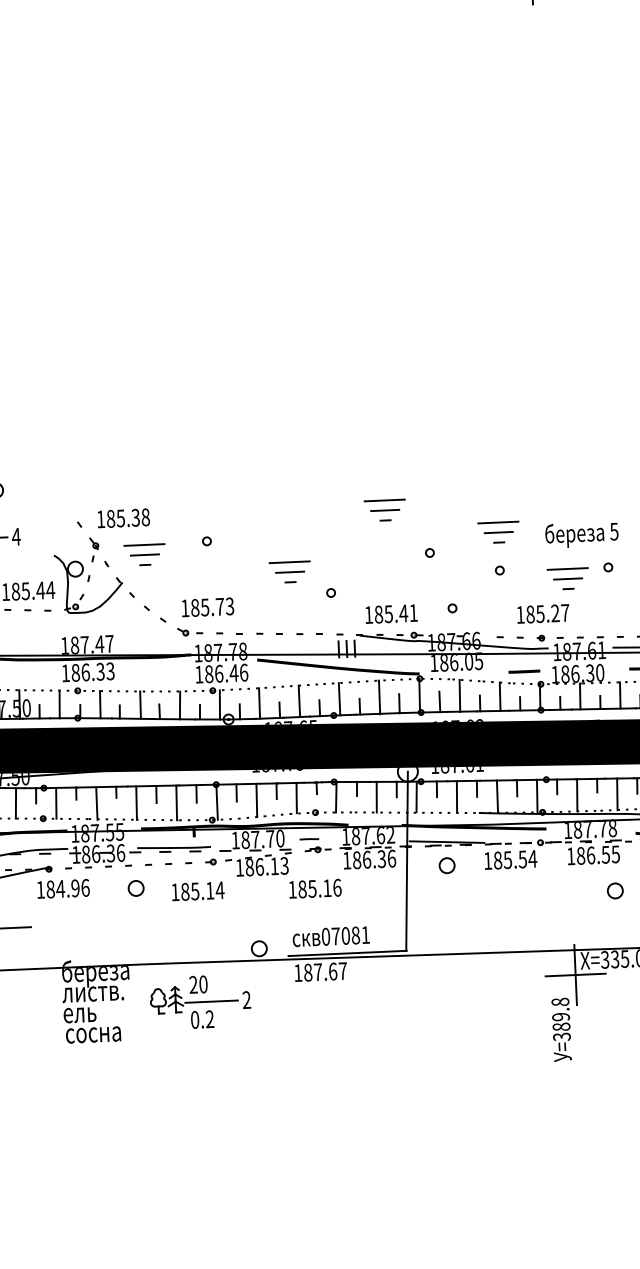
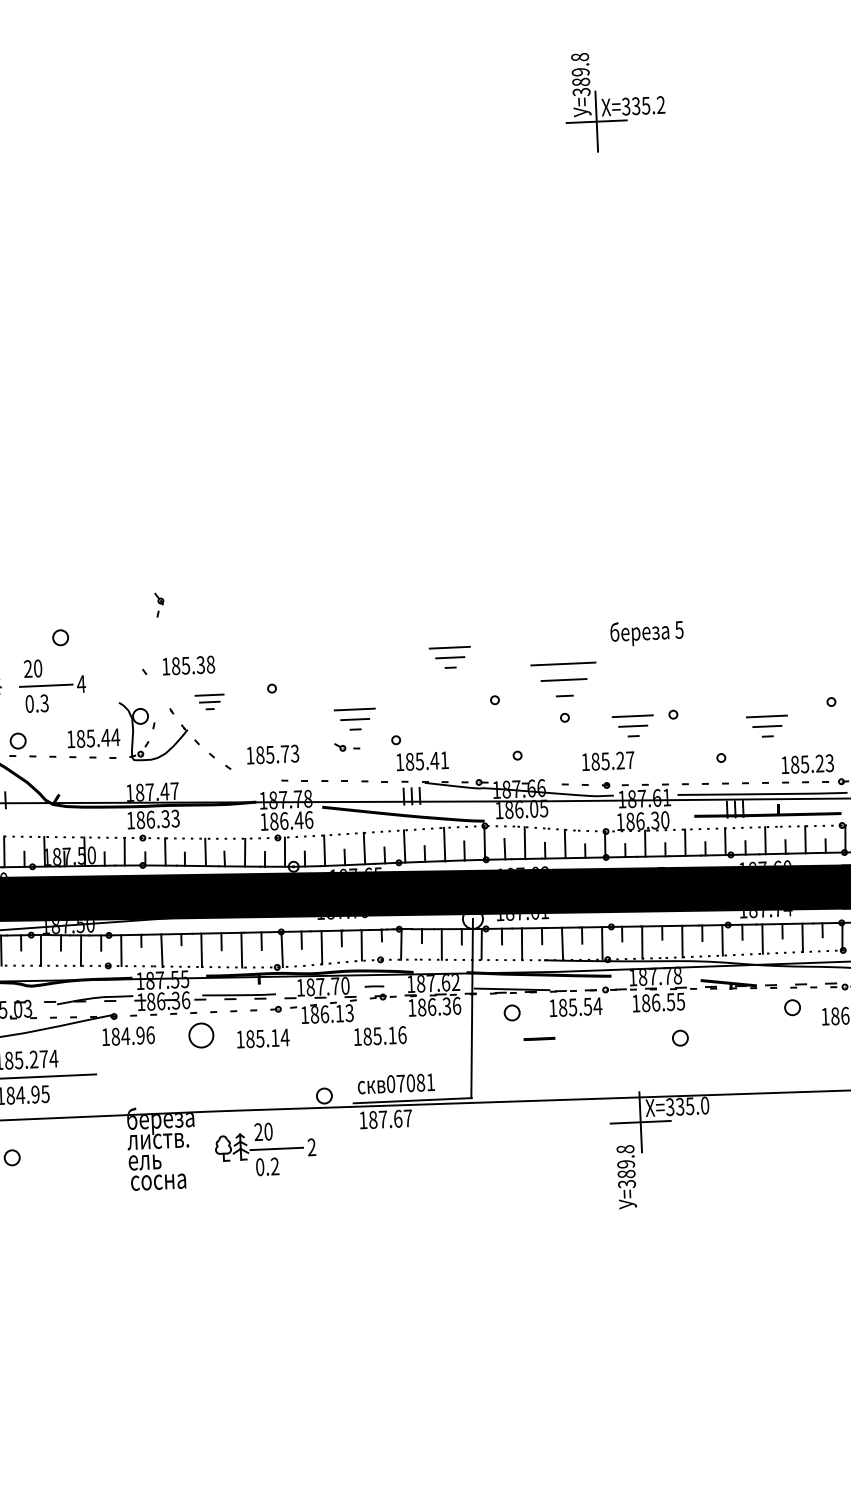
part: (498, 532) -> (563, 679), size x1.6
text: (581, 535) -> (646, 633), moved
part: (94, 549) -> (159, 604), moved
part: (144, 554) -> (209, 701), size x0.7
text: (391, 614) -> (422, 761), moved
part: (190, 632) -> (347, 747), moved
line: (524, 671) -> (539, 1038), moved
circle: (135, 888) -> (200, 1035), size x1.6

